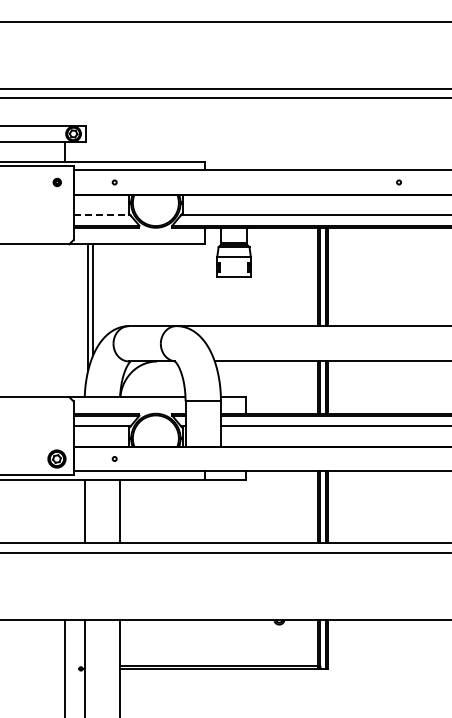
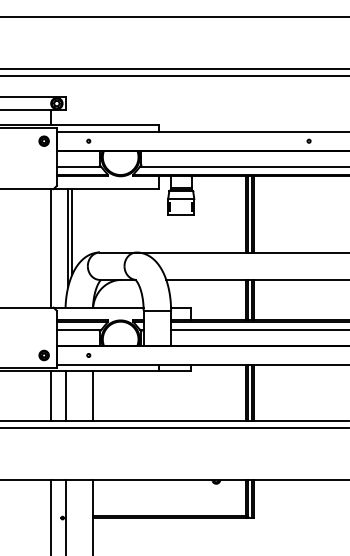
part: (57, 182) -> (44, 141), size x1.67
line: (102, 215) -> (79, 166), dashed -> solid
line: (65, 320) -> (50, 248), added
part: (57, 458) -> (44, 355), size x0.71
line: (65, 511) -> (50, 396), added

